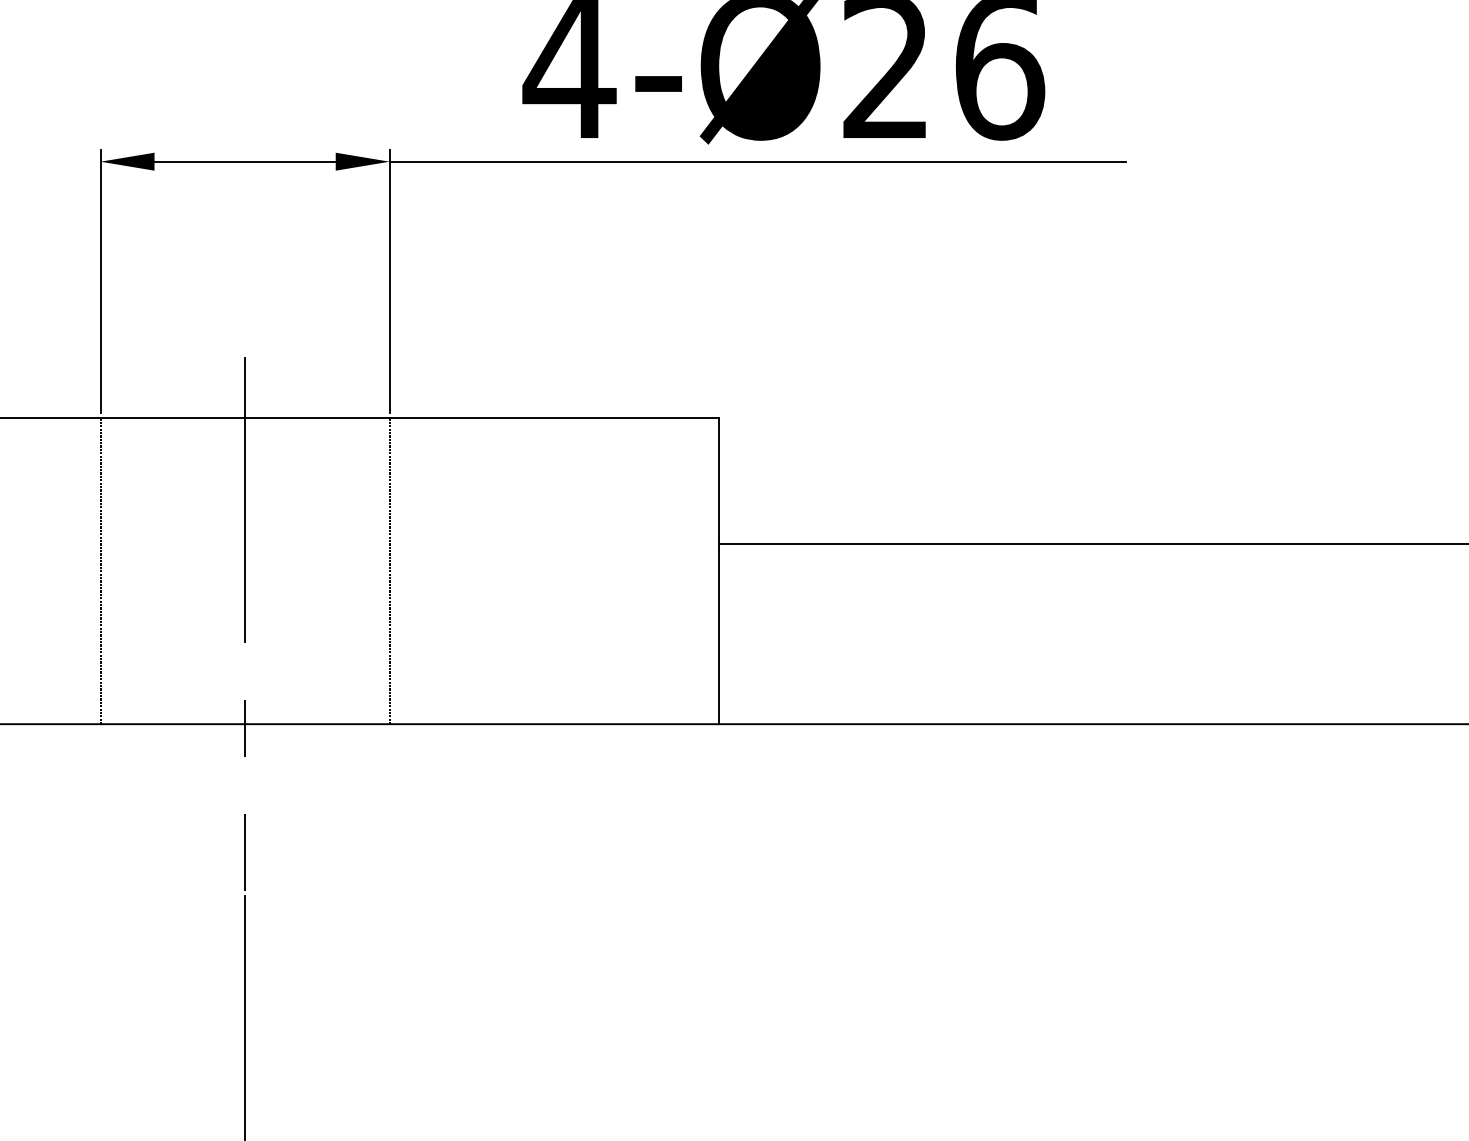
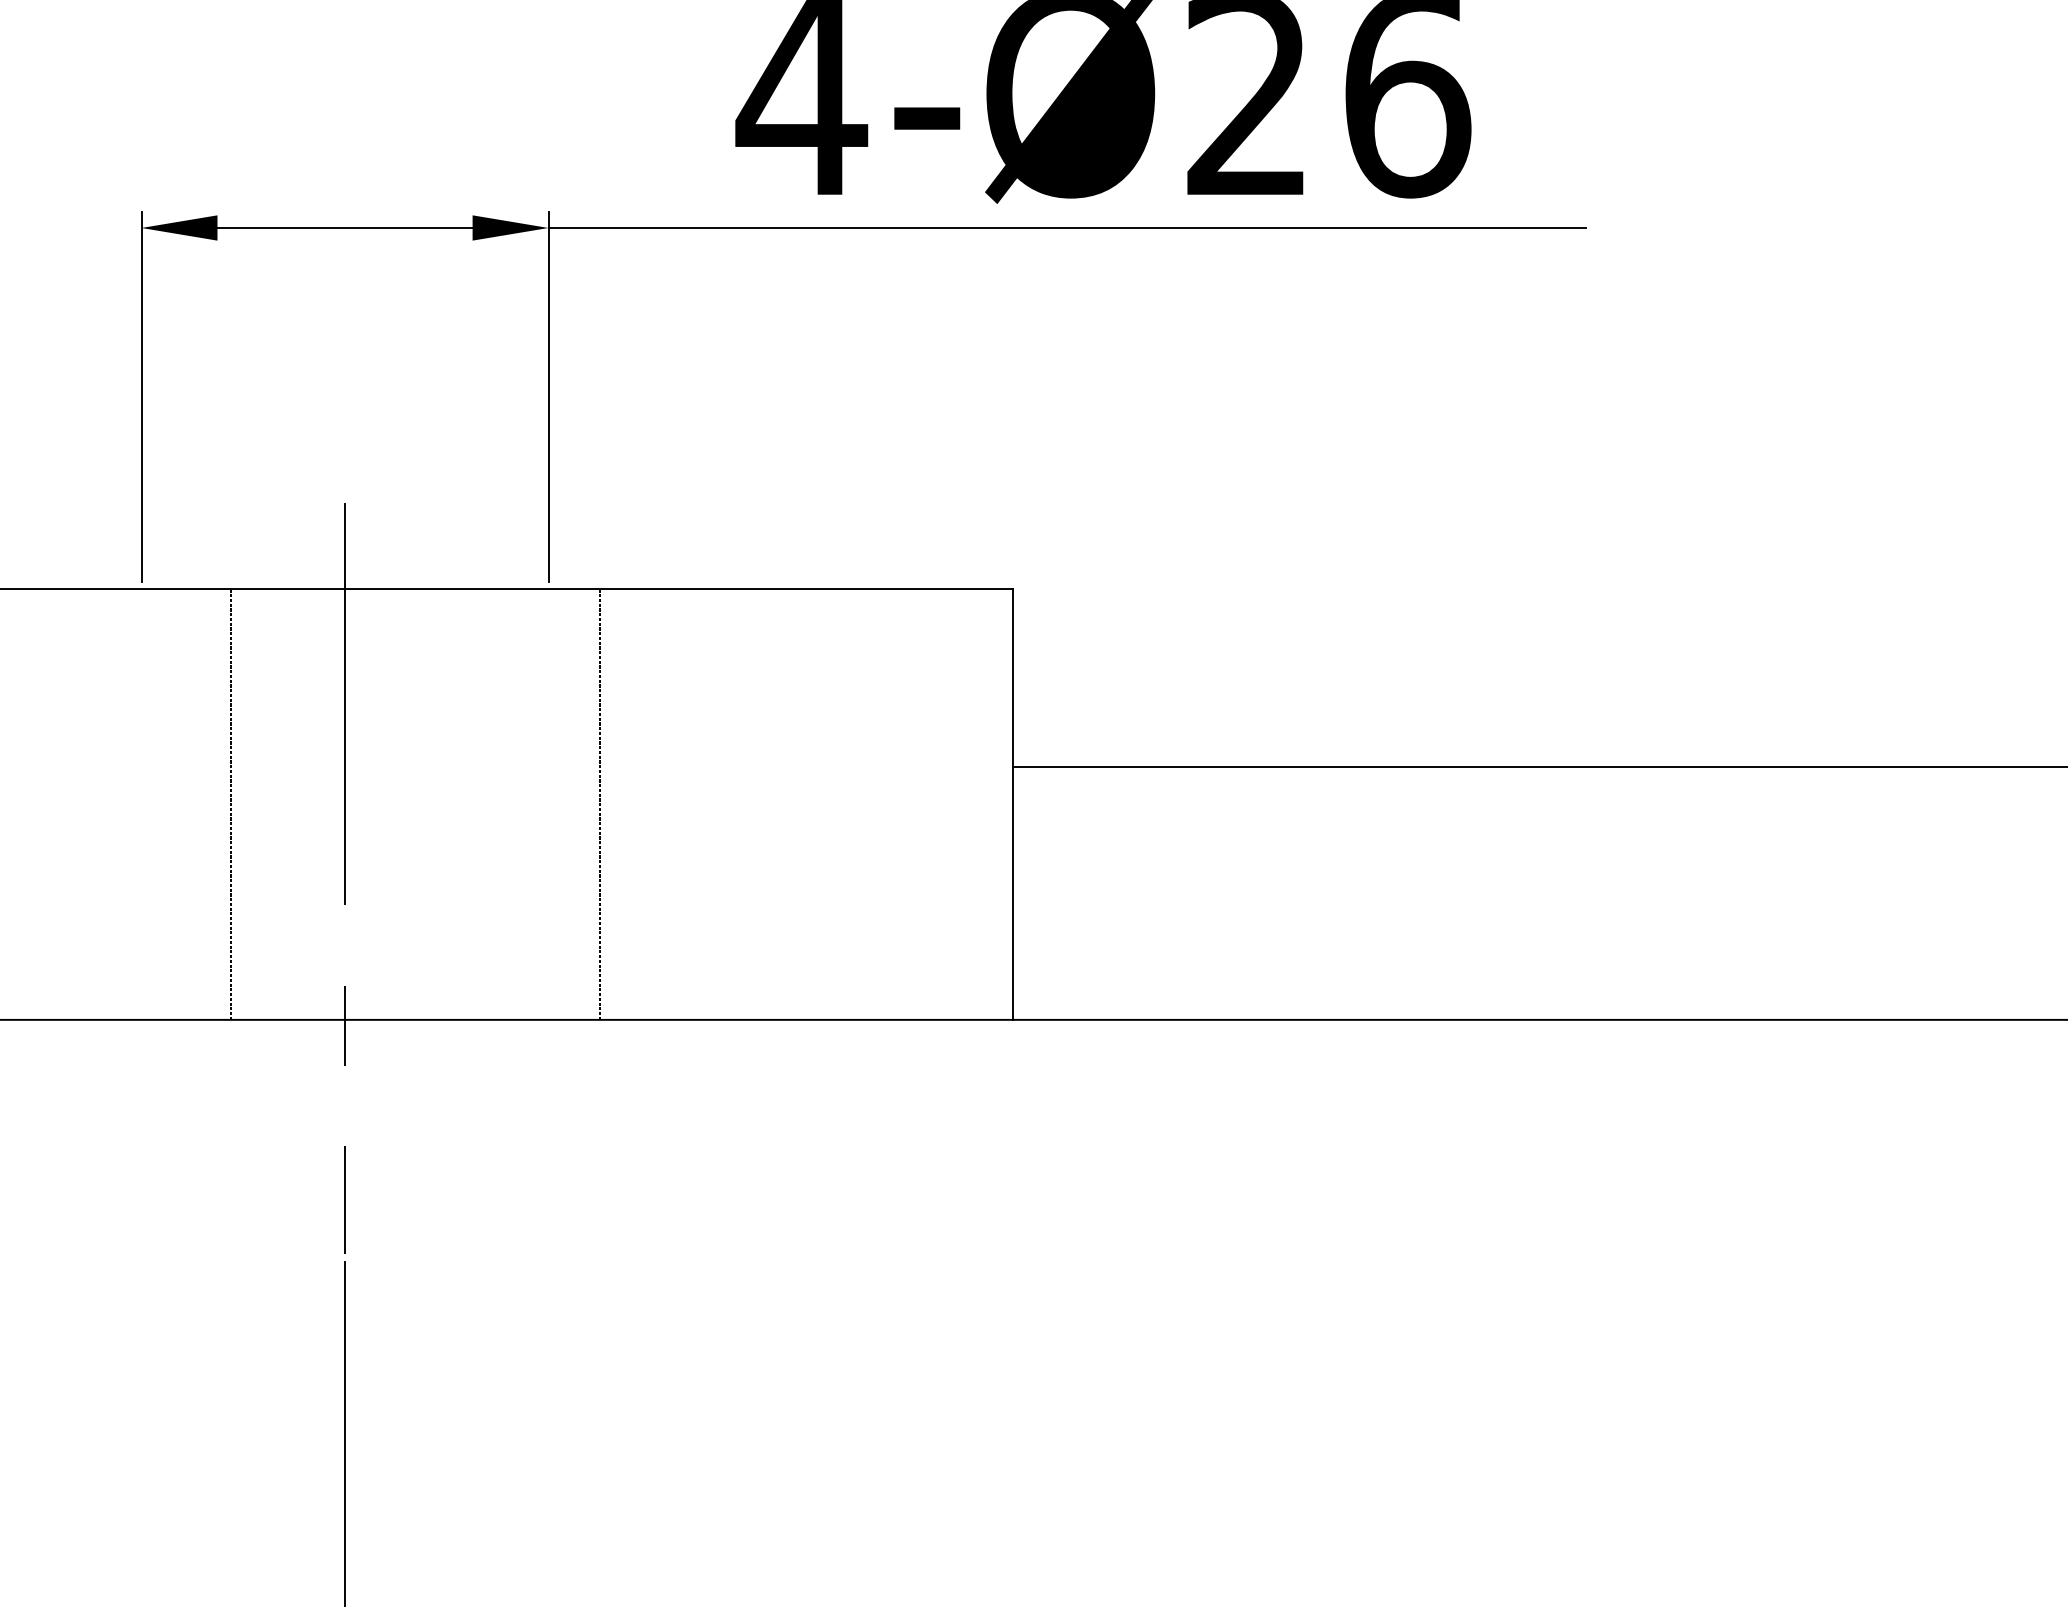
line: (100, 571) -> (231, 804), moved
line: (389, 571) -> (599, 804), moved

